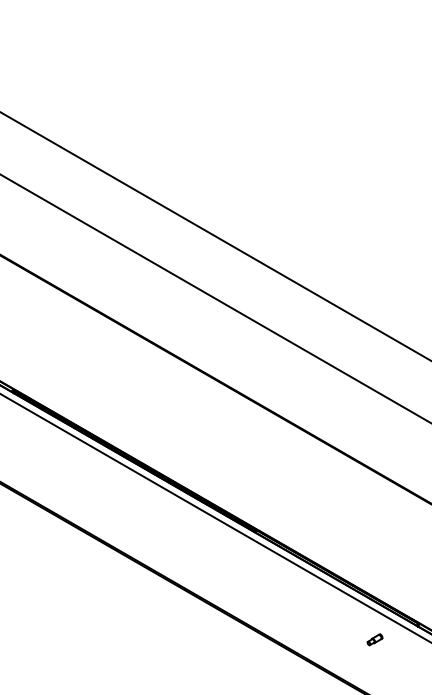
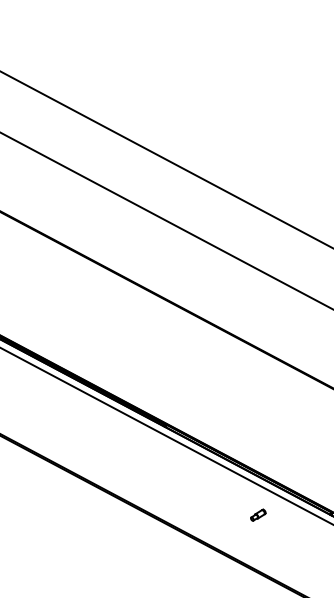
part: (374, 639) -> (257, 514), moved

